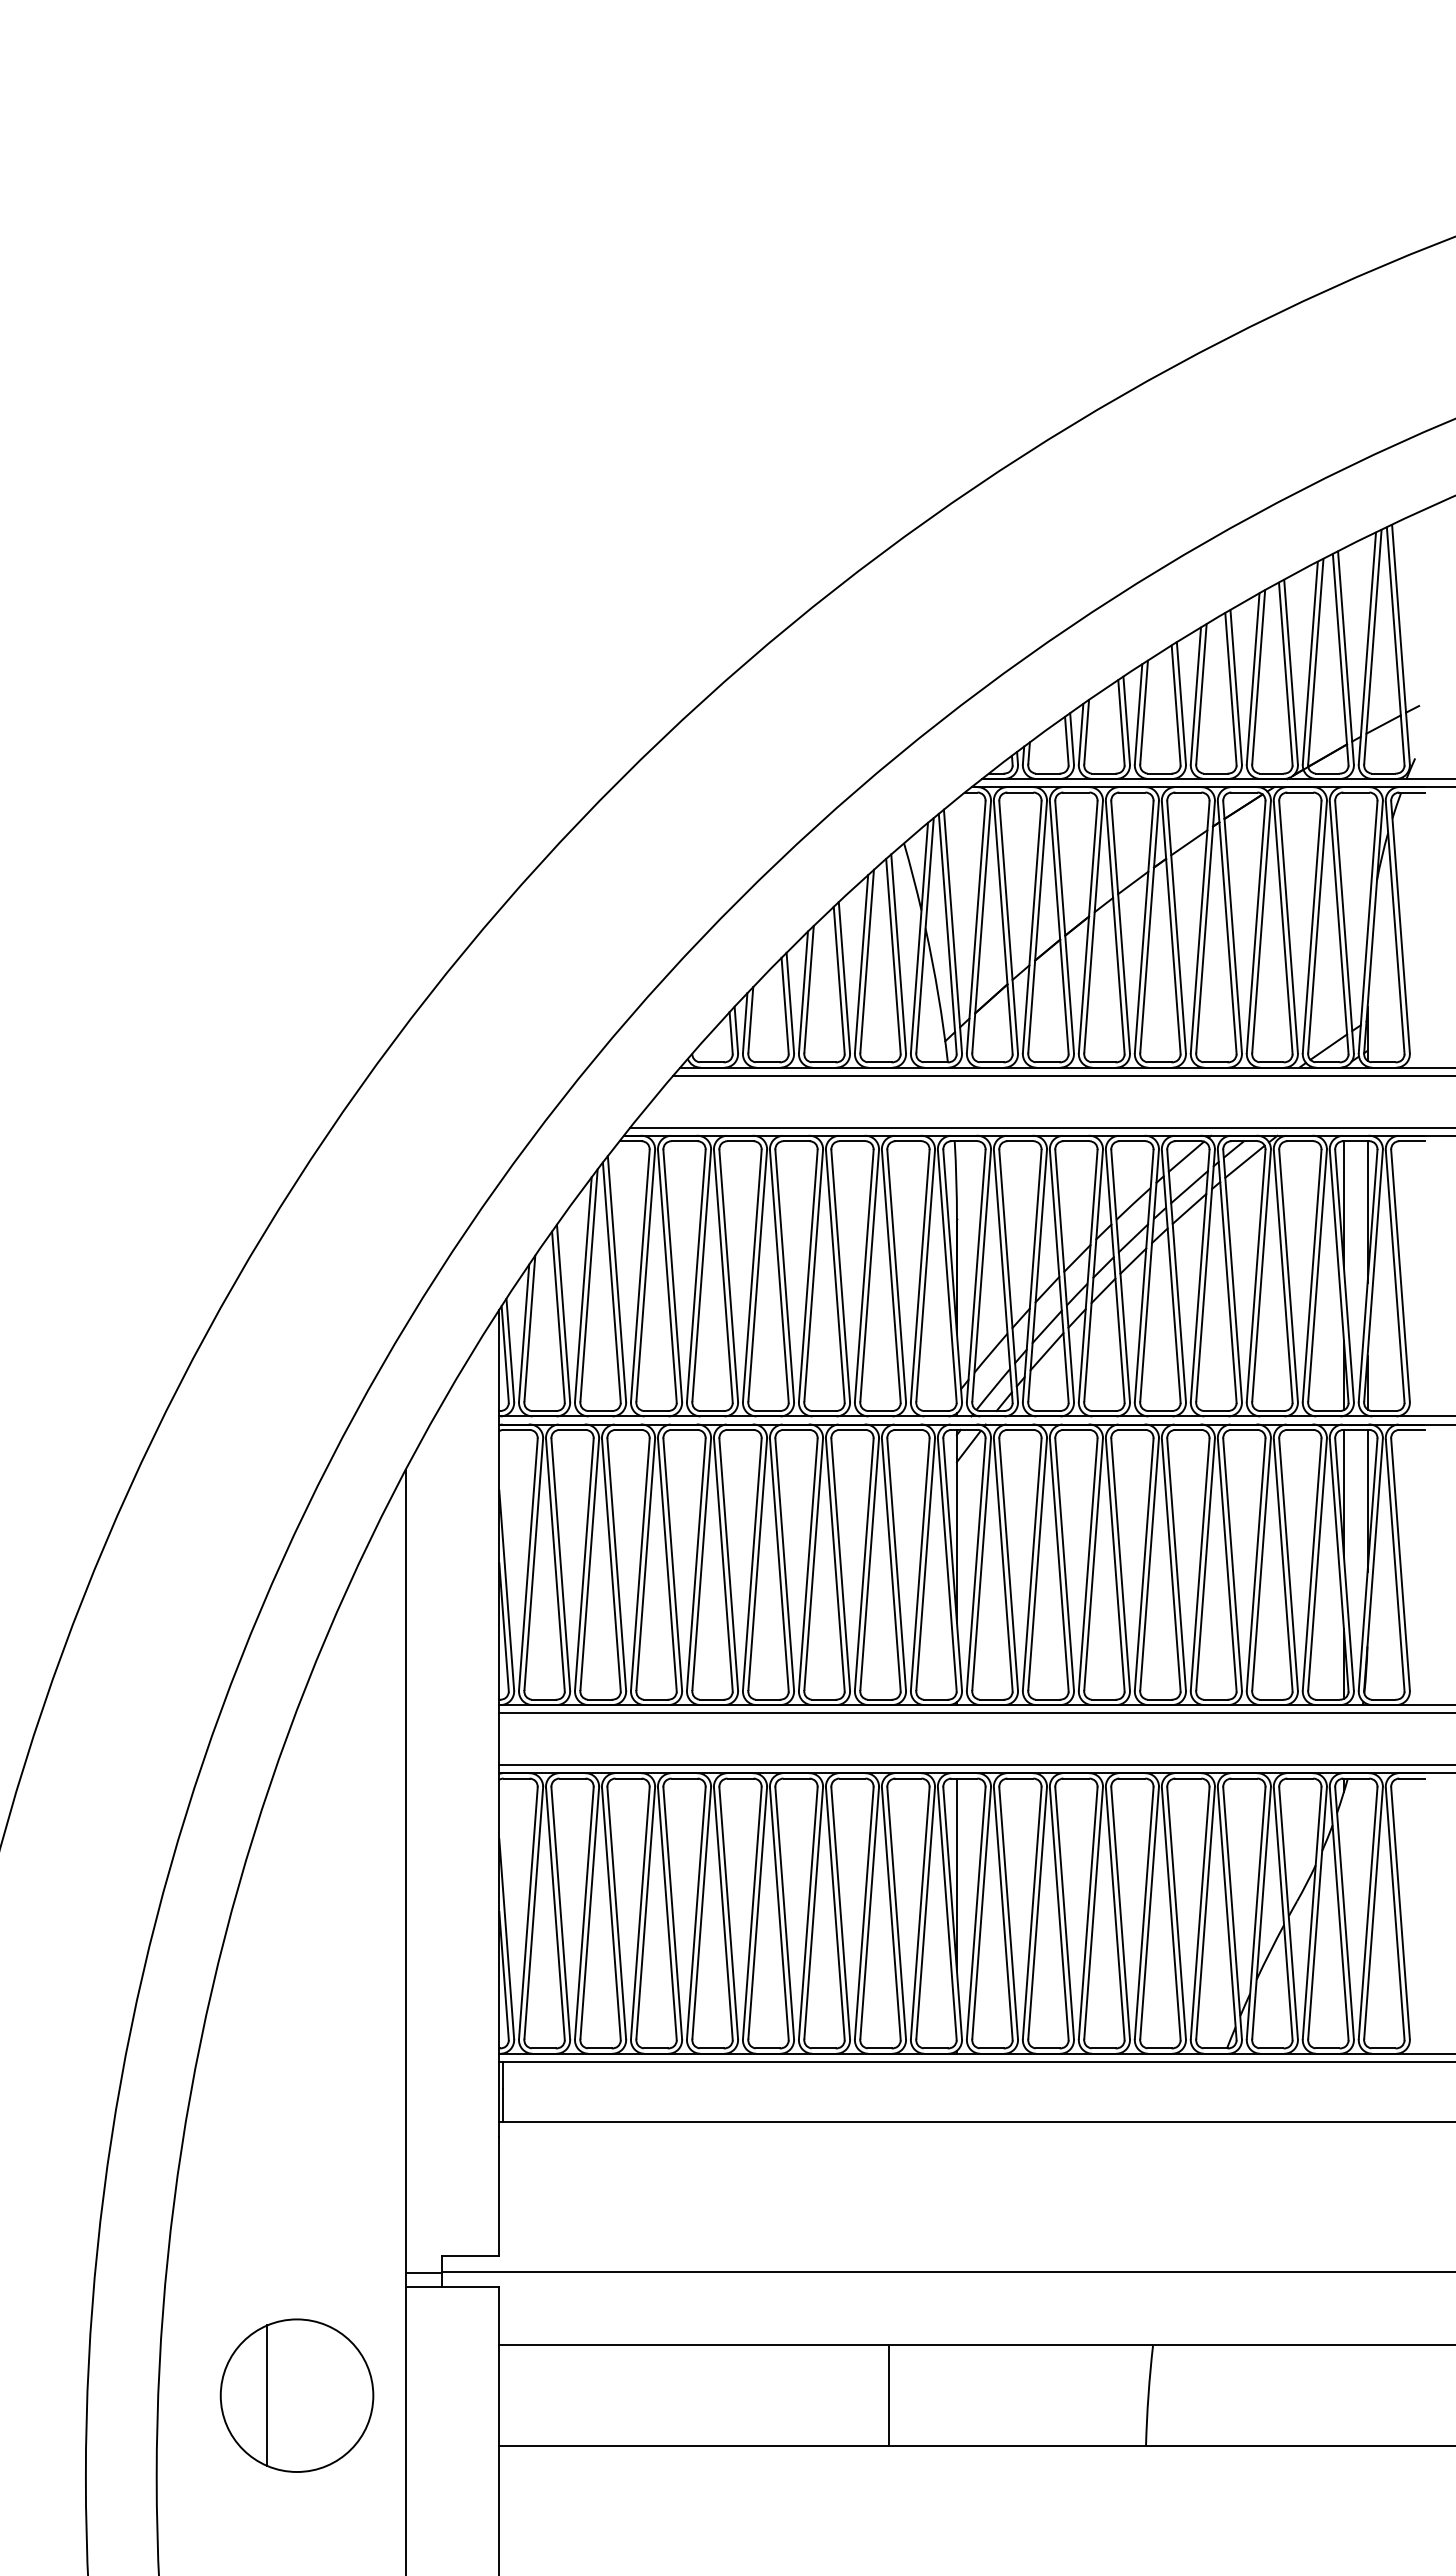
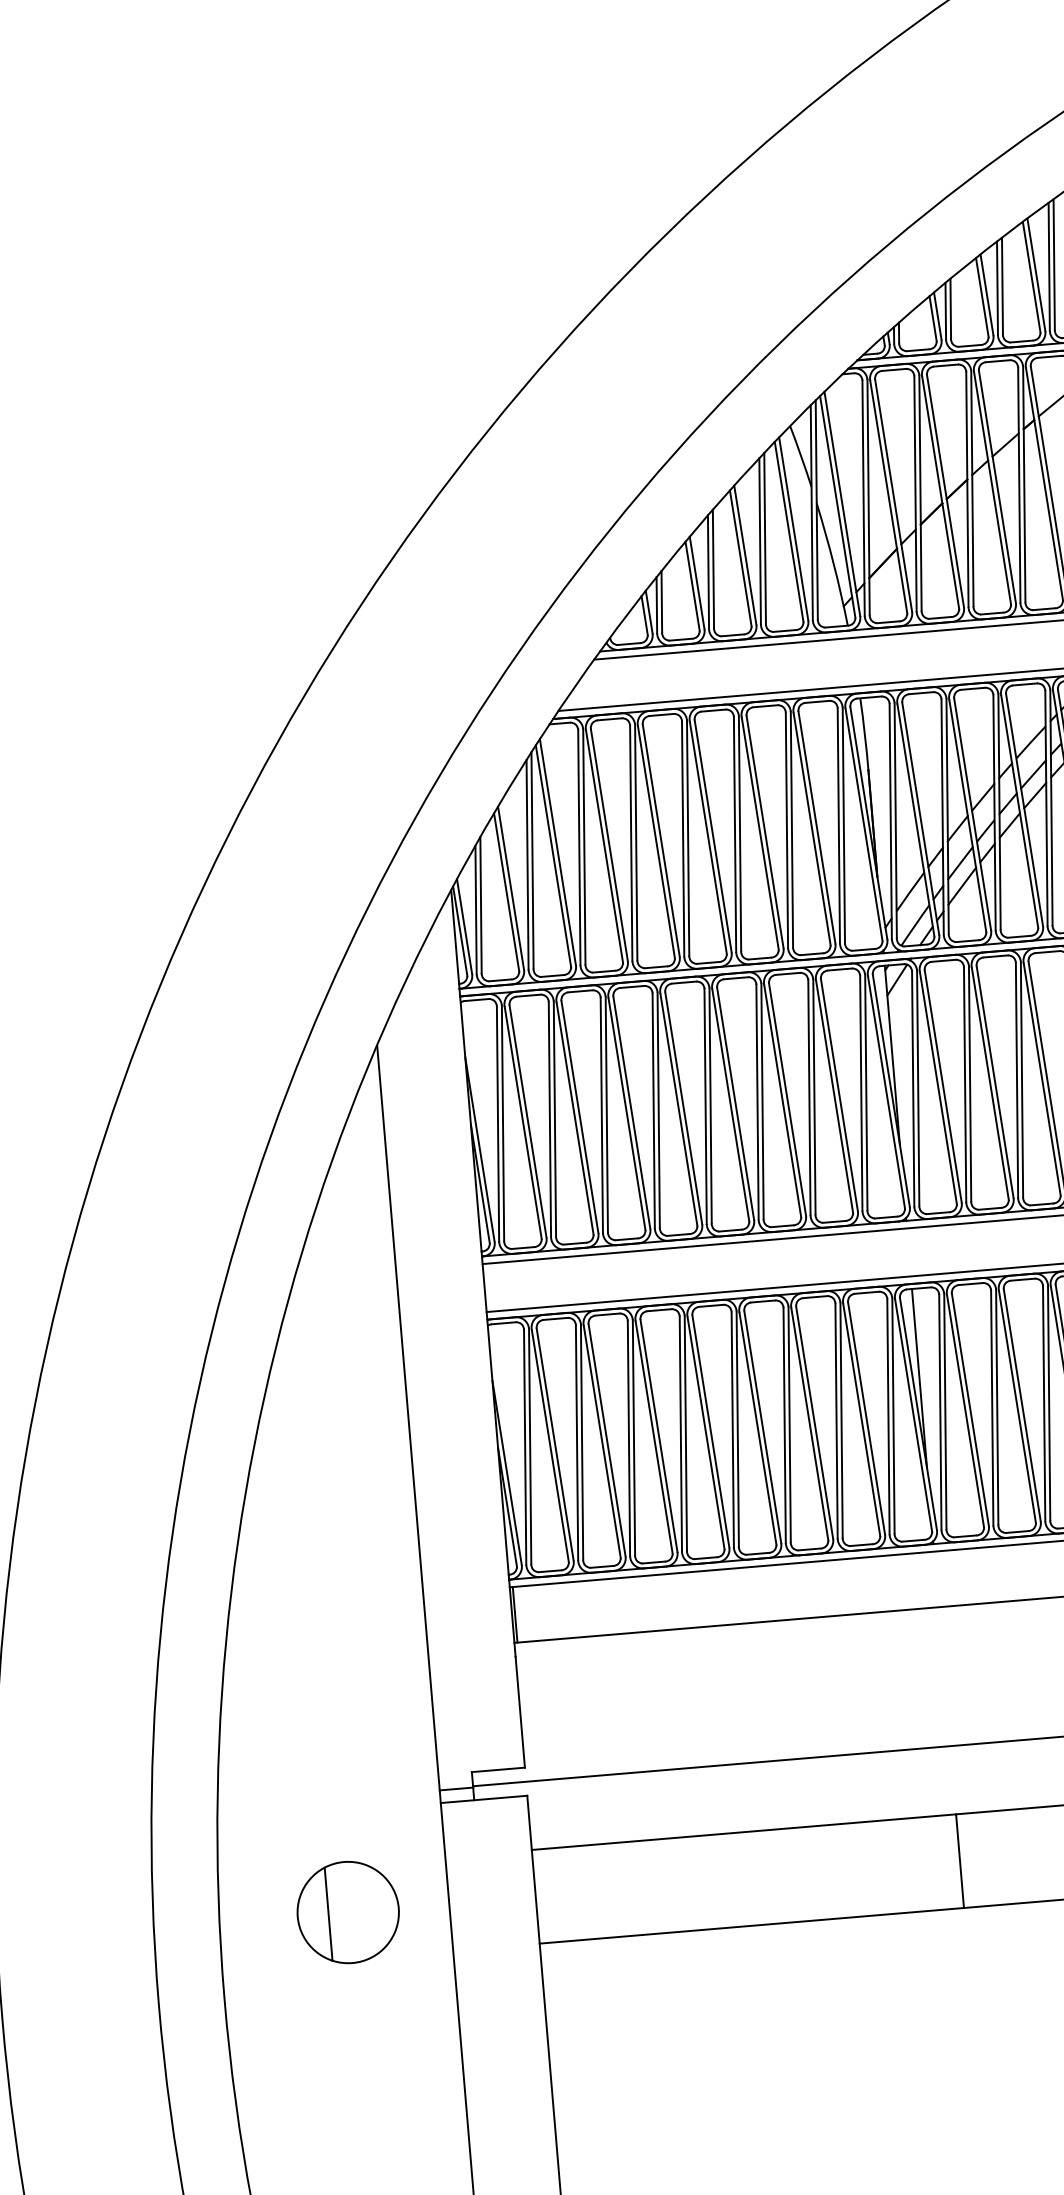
part: (296, 2395) -> (347, 1912), size x0.71
line: (888, 2395) -> (959, 1860), moved

